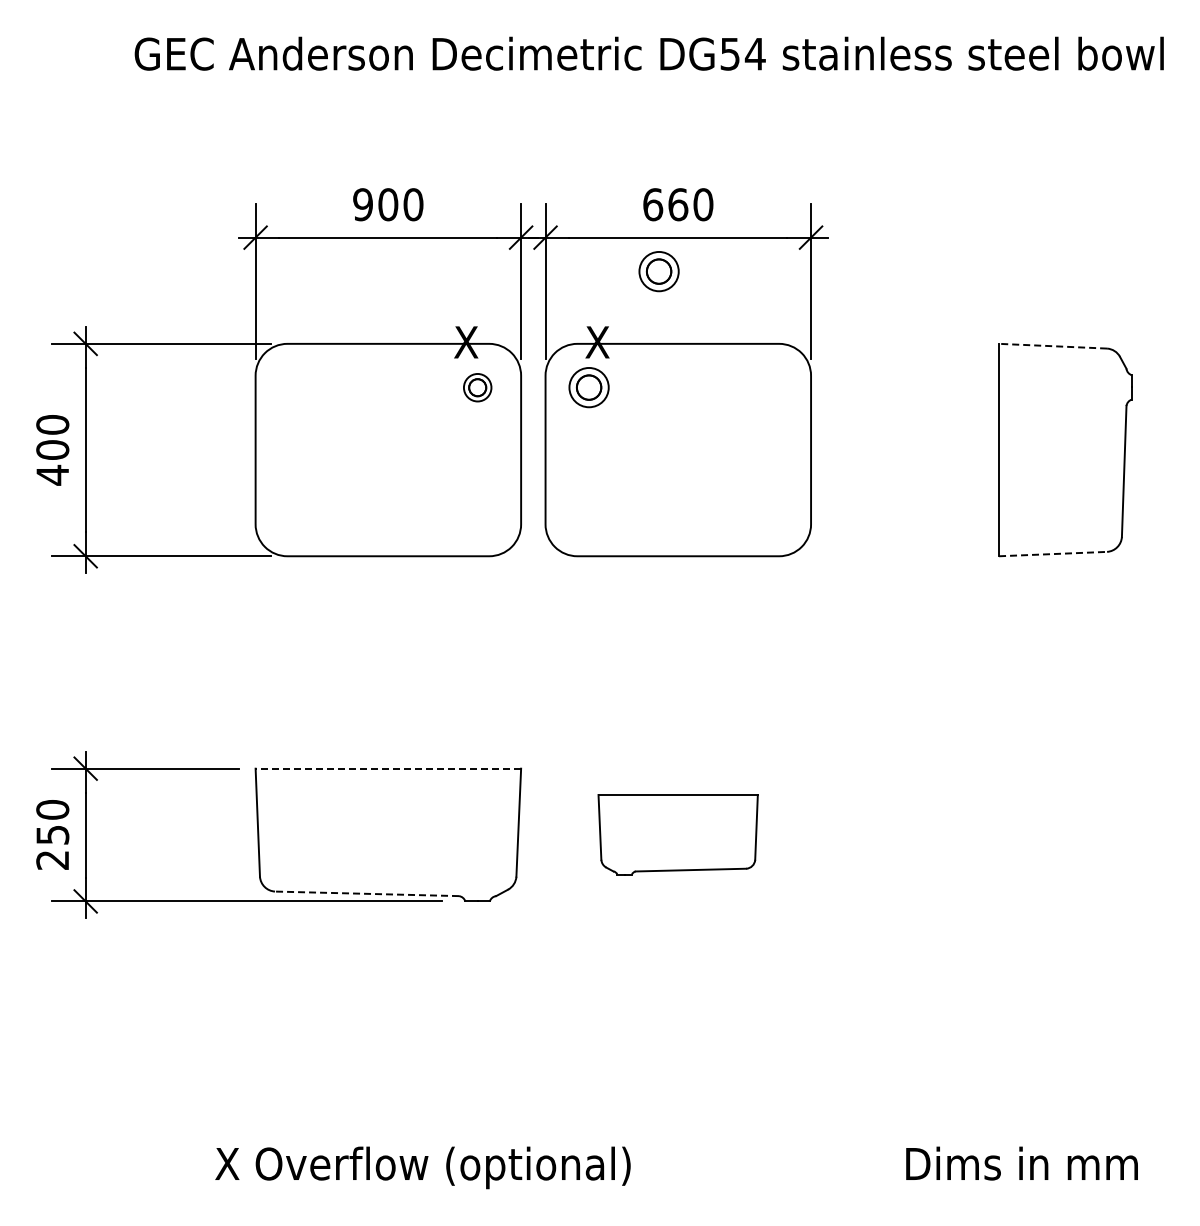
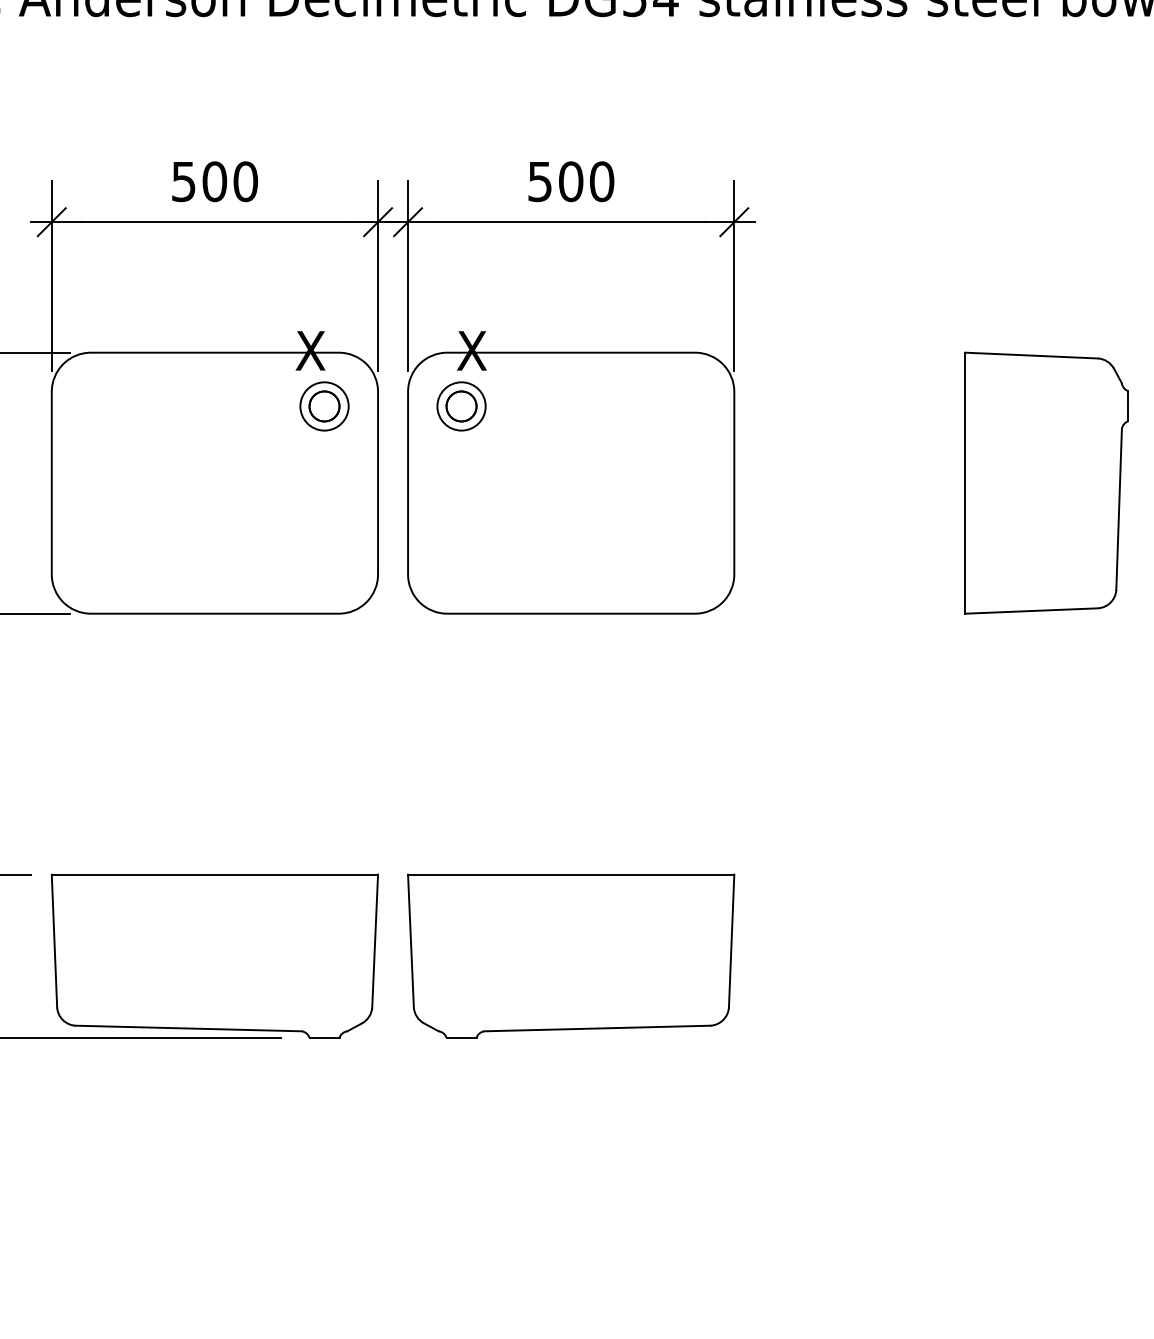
text: (362, 204) -> (183, 181), 900 -> 500
text: (665, 204) -> (555, 181), 660 -> 500
part: (658, 271) -> (546, 263), removed
line: (1052, 346) -> (1030, 355), dashed -> solid
part: (477, 387) -> (324, 406), size x1.43
line: (1053, 554) -> (1032, 611), dashed -> solid
line: (388, 768) -> (215, 874), dashed -> solid
part: (677, 834) -> (570, 955), size x1.67
line: (366, 893) -> (188, 1028), dashed -> solid

